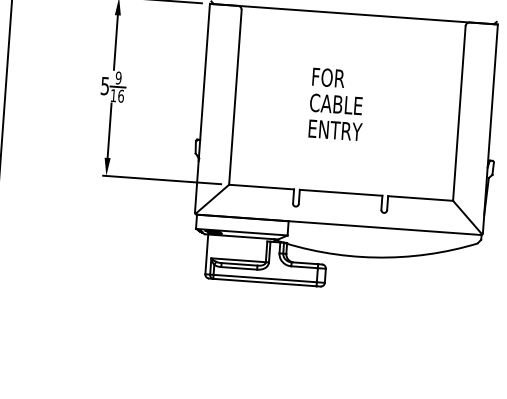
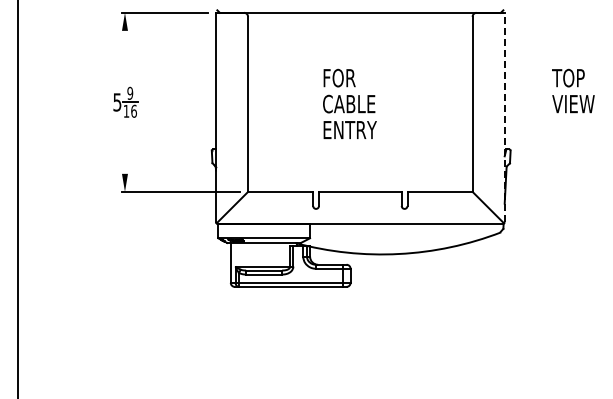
line: (115, 41) -> (124, 57), removed
line: (490, 128) -> (504, 117), solid -> dashed
line: (109, 130) -> (124, 146), removed

